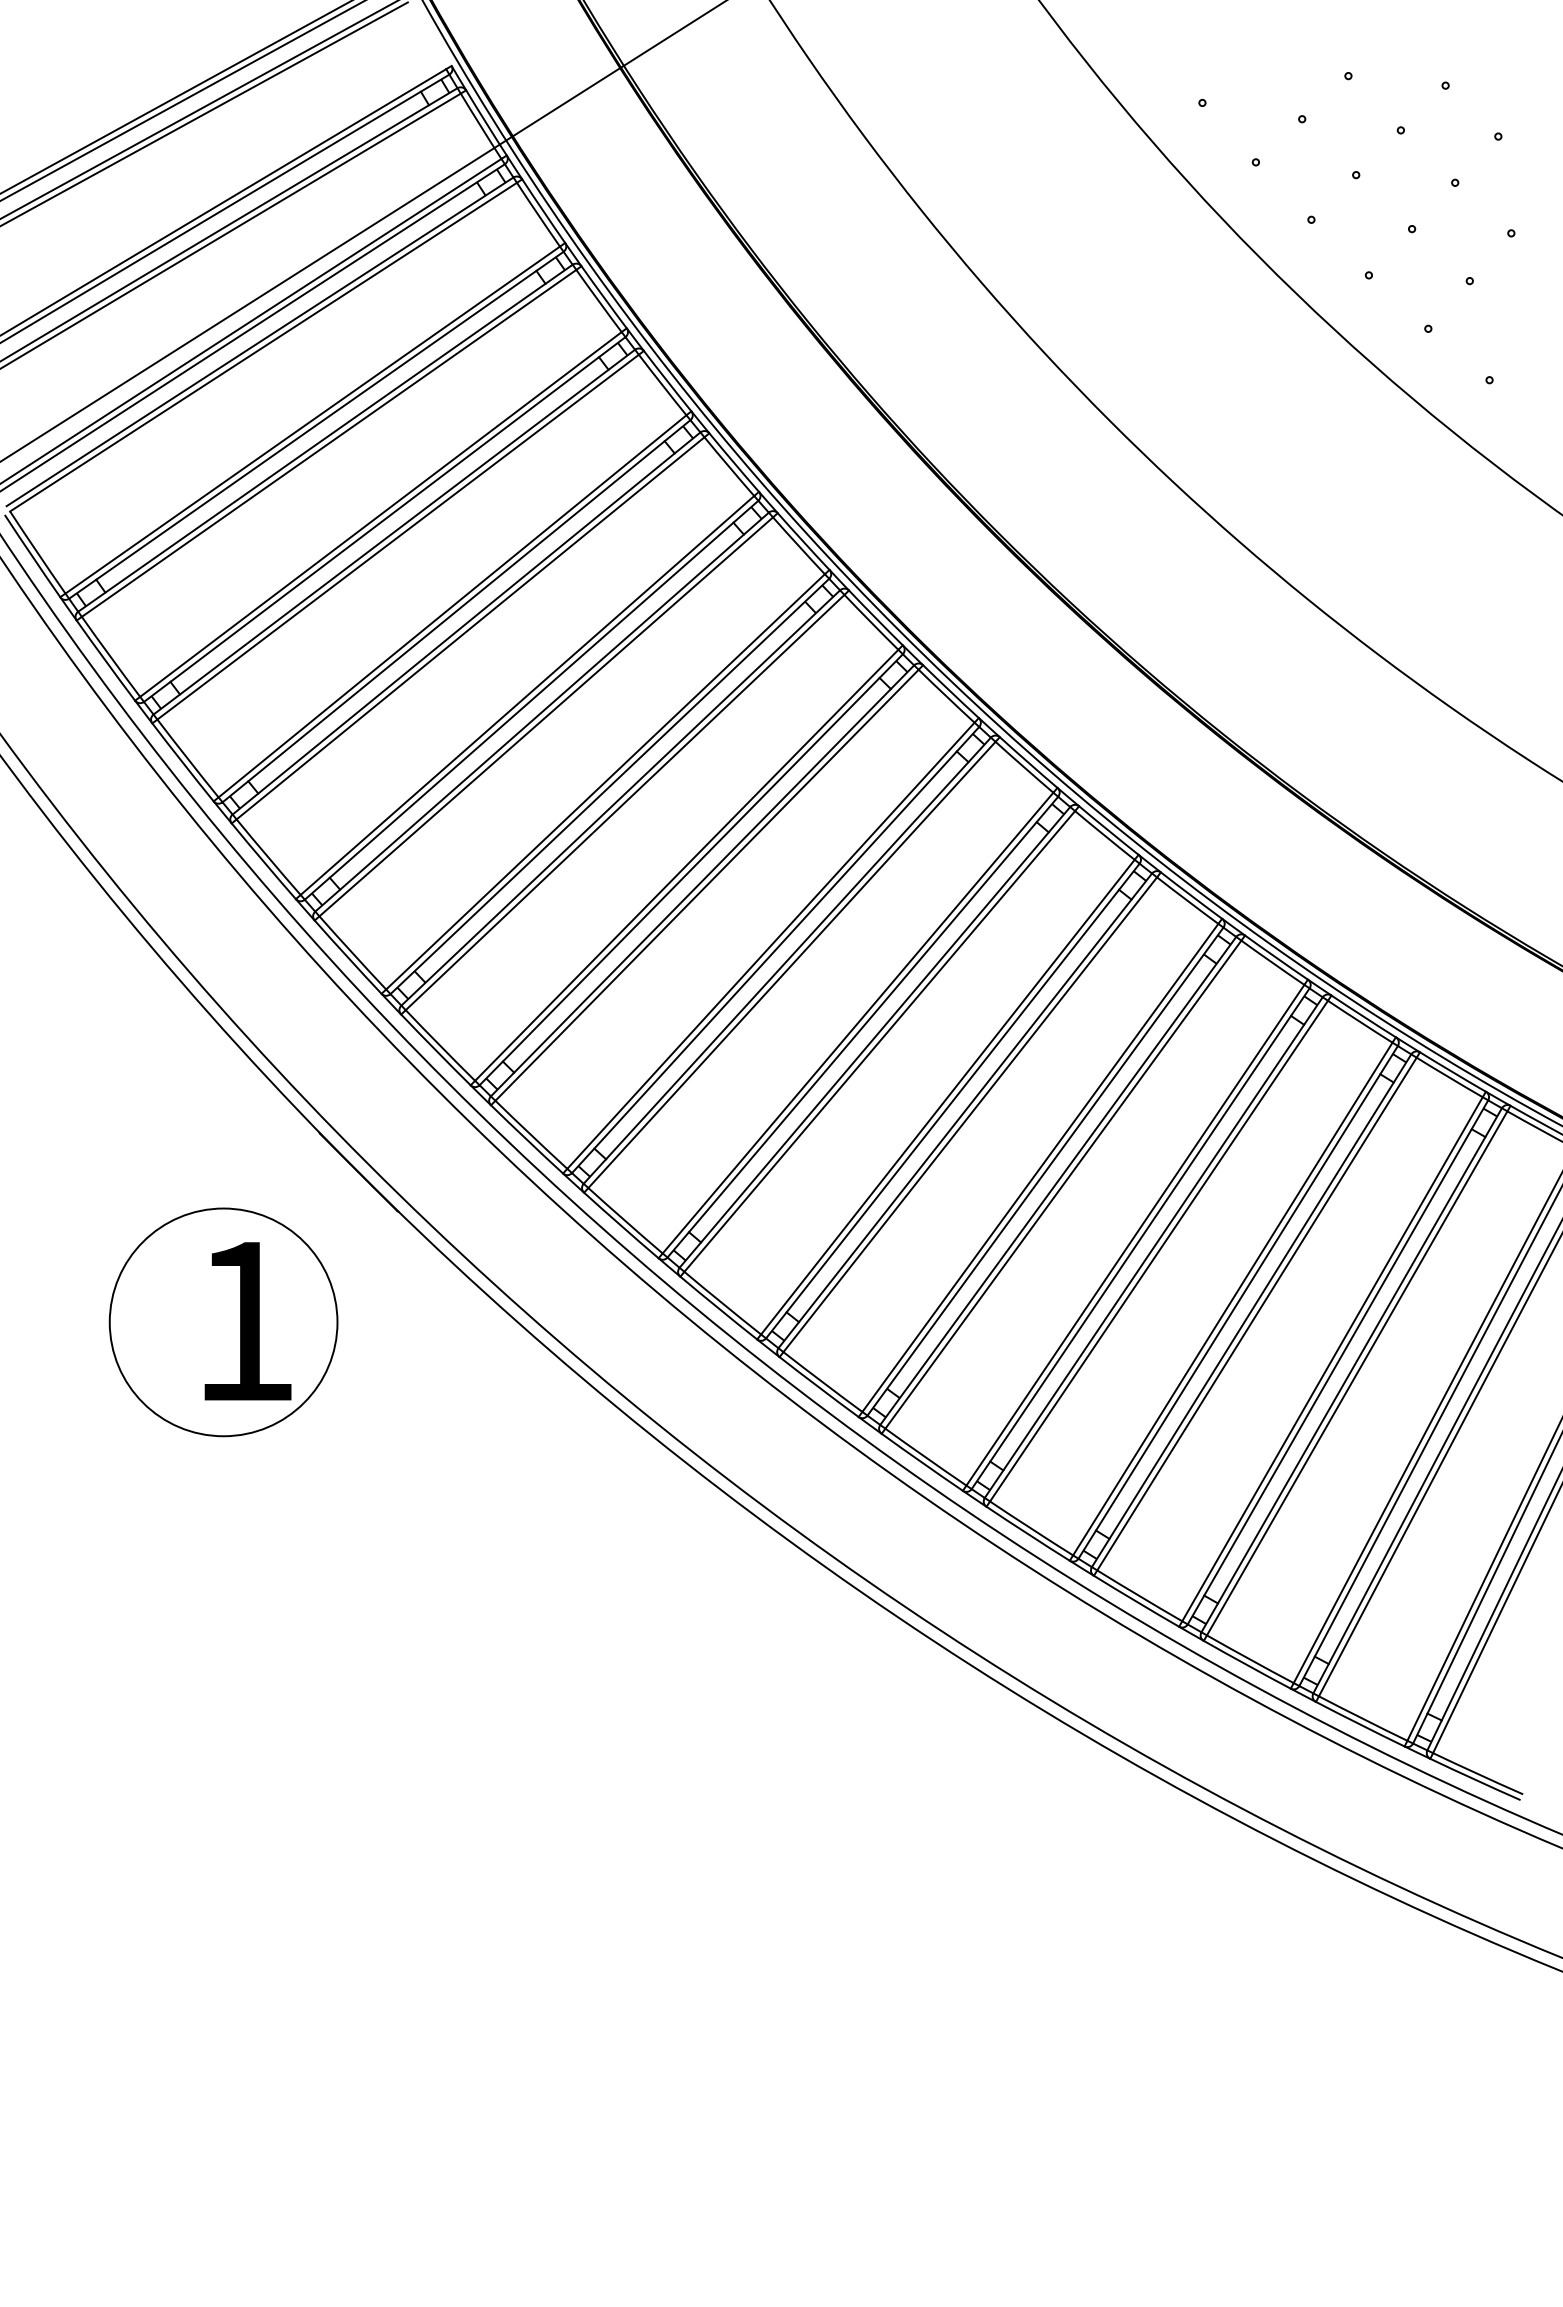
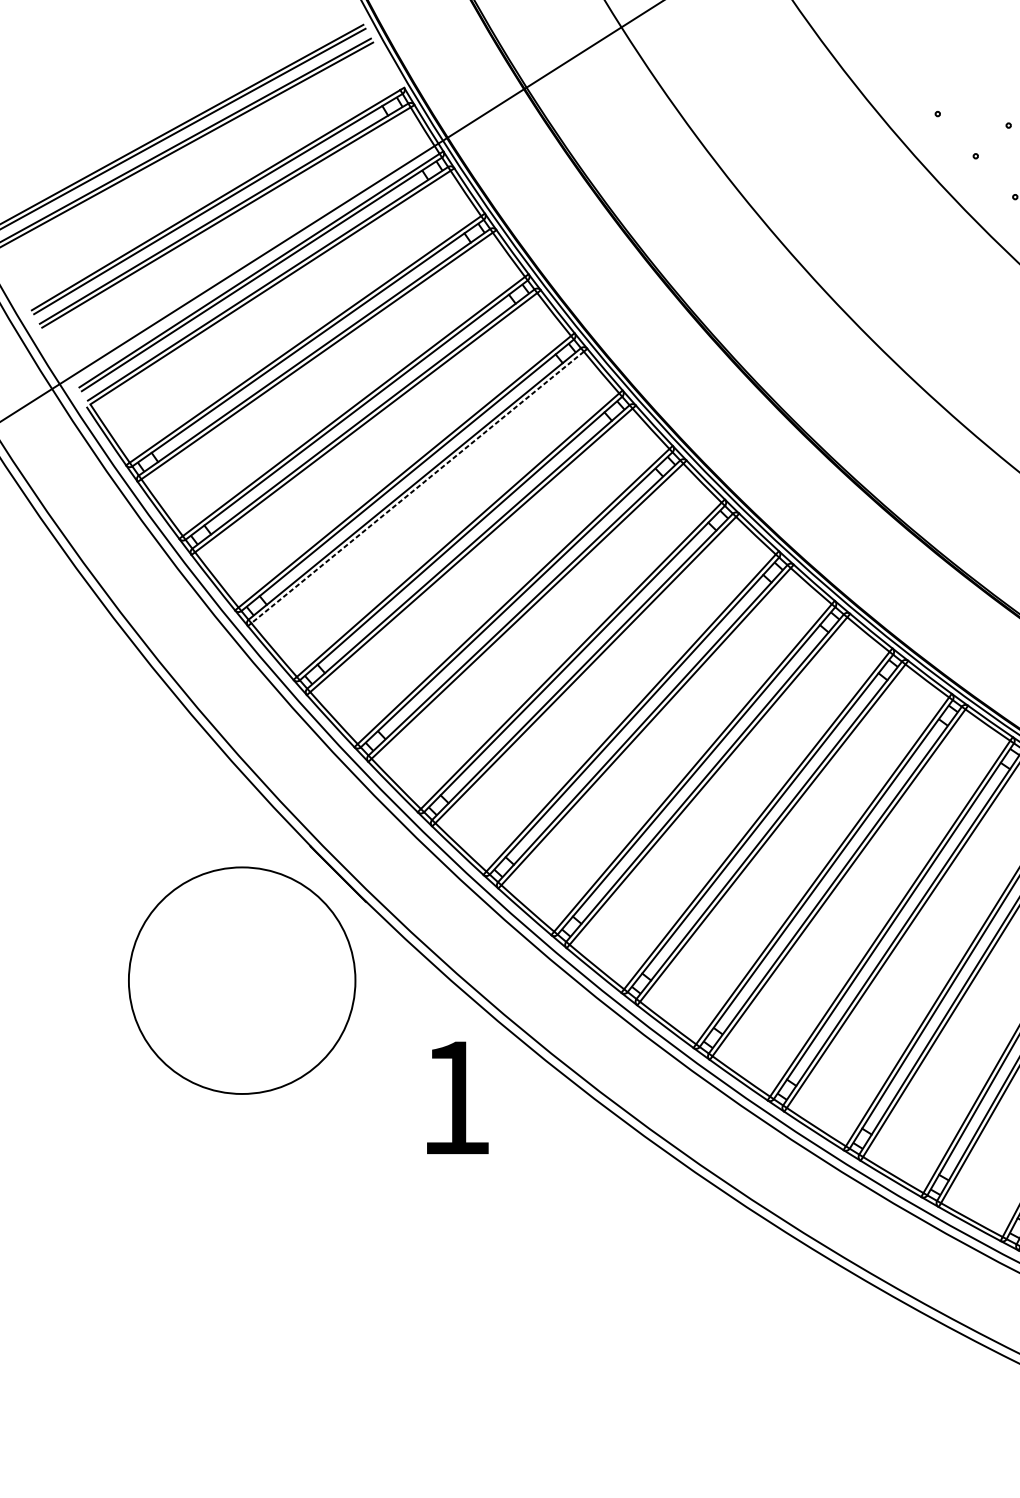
line: (470, 628) -> (417, 487), solid -> dashed
text: (247, 1321) -> (457, 1098), moved
circle: (223, 1322) -> (242, 980), size x1.4

